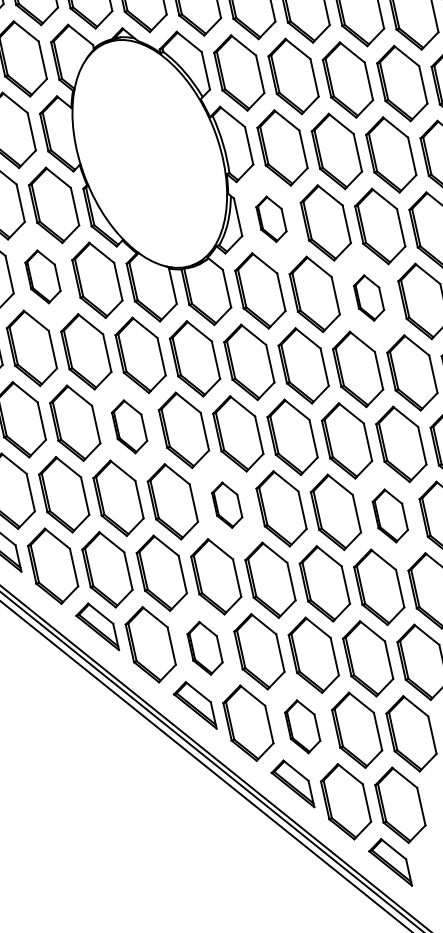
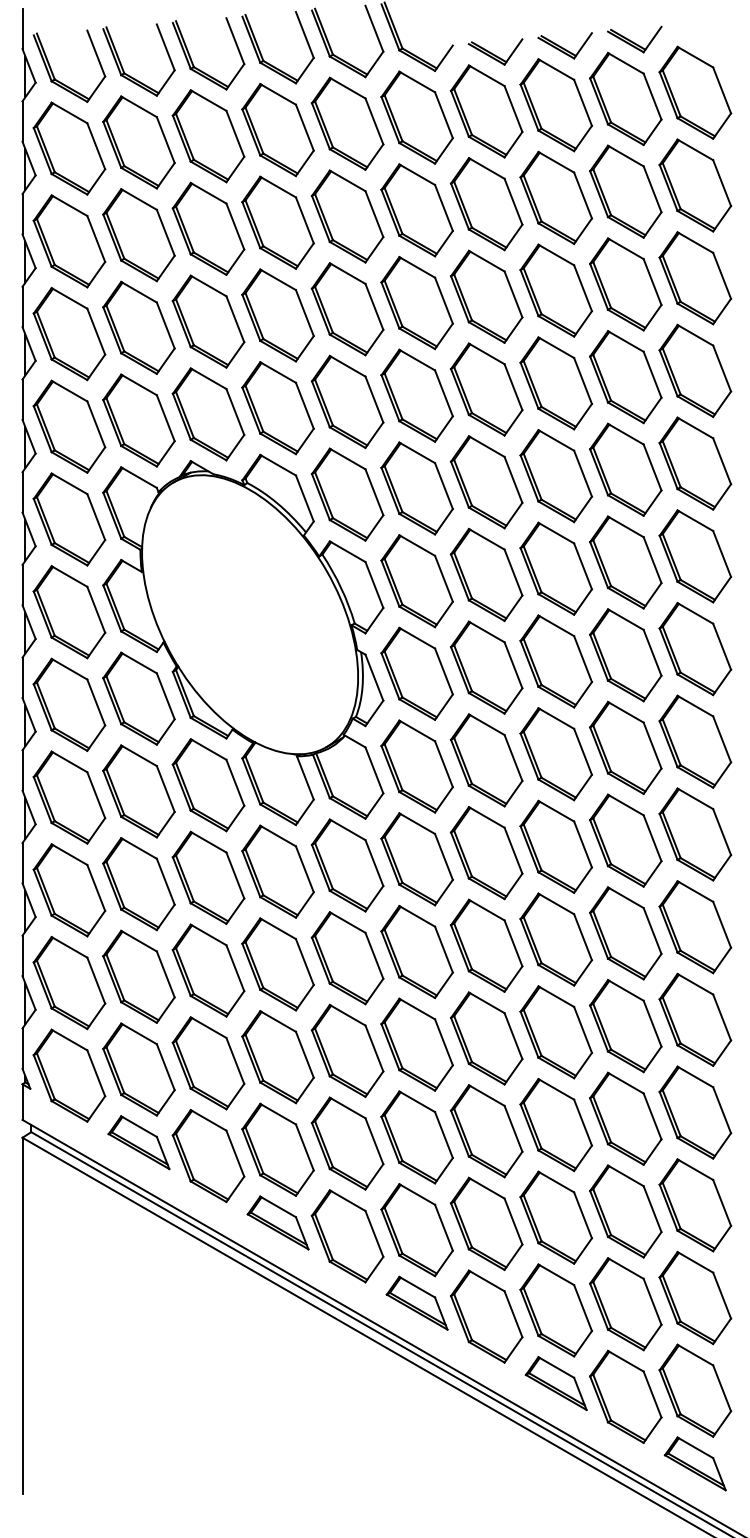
part: (271, 219) -> (416, 673), size x1.67
part: (42, 276) -> (138, 791), size x1.43
part: (368, 298) -> (555, 754), size x1.67
part: (129, 426) -> (277, 964), size x1.43
part: (226, 505) -> (416, 1044), size x1.67
part: (390, 516) -> (625, 1026), size x1.43
part: (204, 648) -> (416, 1230), size x1.43
part: (302, 726) -> (555, 1310), size x1.43

